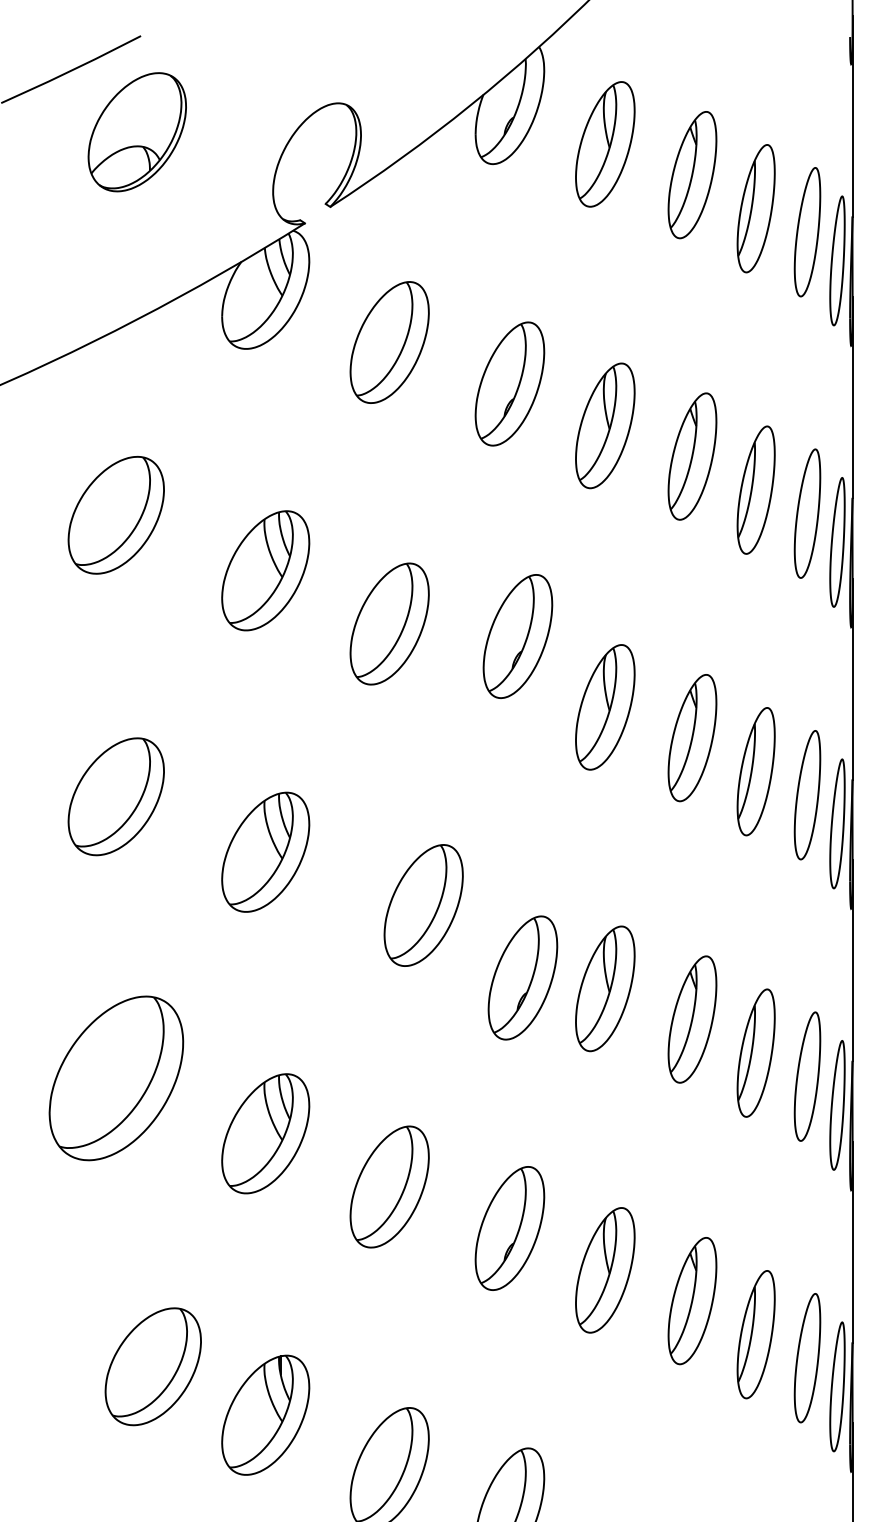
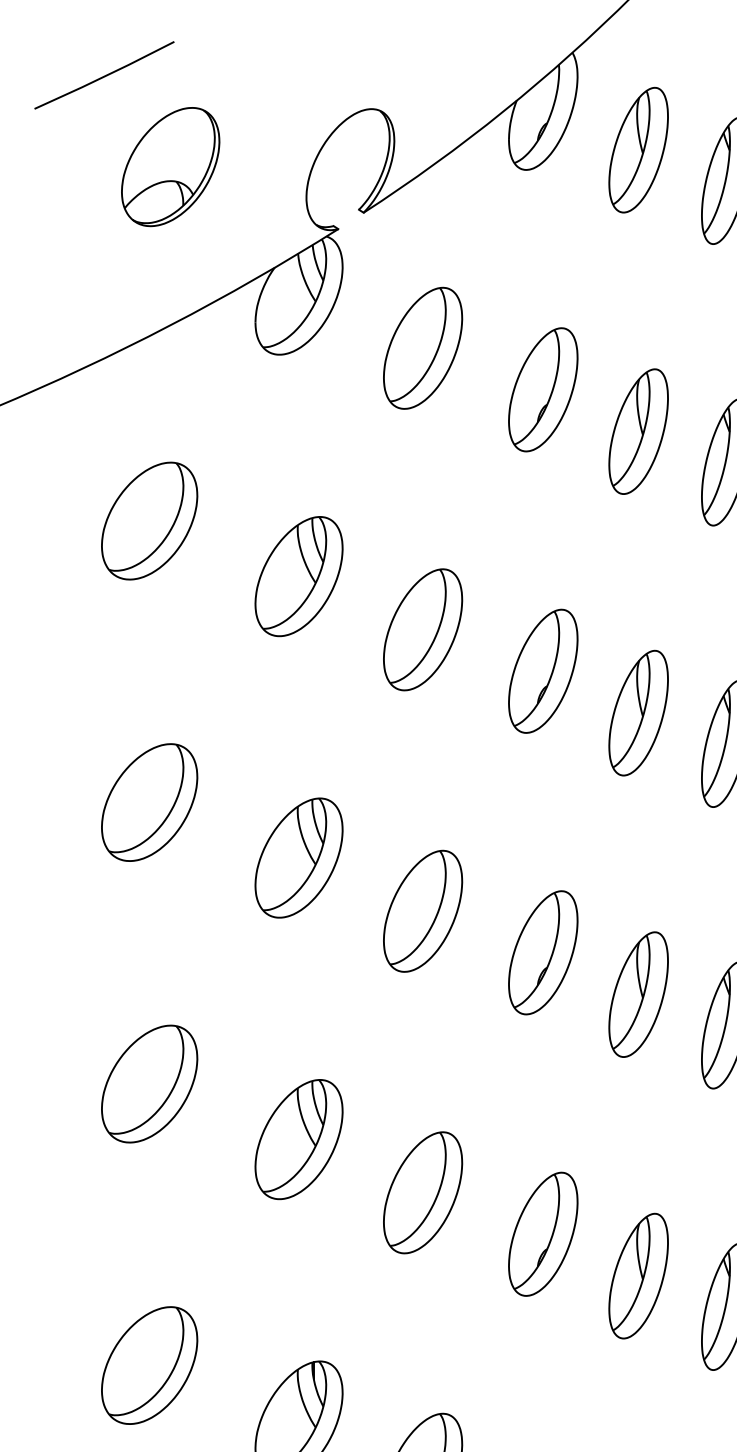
part: (136, 132) -> (169, 167), moved
part: (517, 636) -> (542, 671), moved
part: (423, 905) -> (422, 911), moved
part: (522, 977) -> (542, 952), moved
part: (115, 1077) -> (148, 1083), size x0.71
part: (152, 1366) -> (148, 1365), moved

